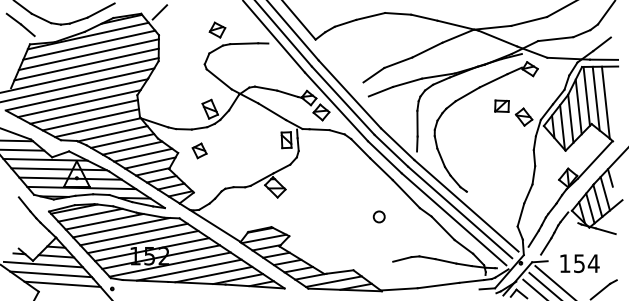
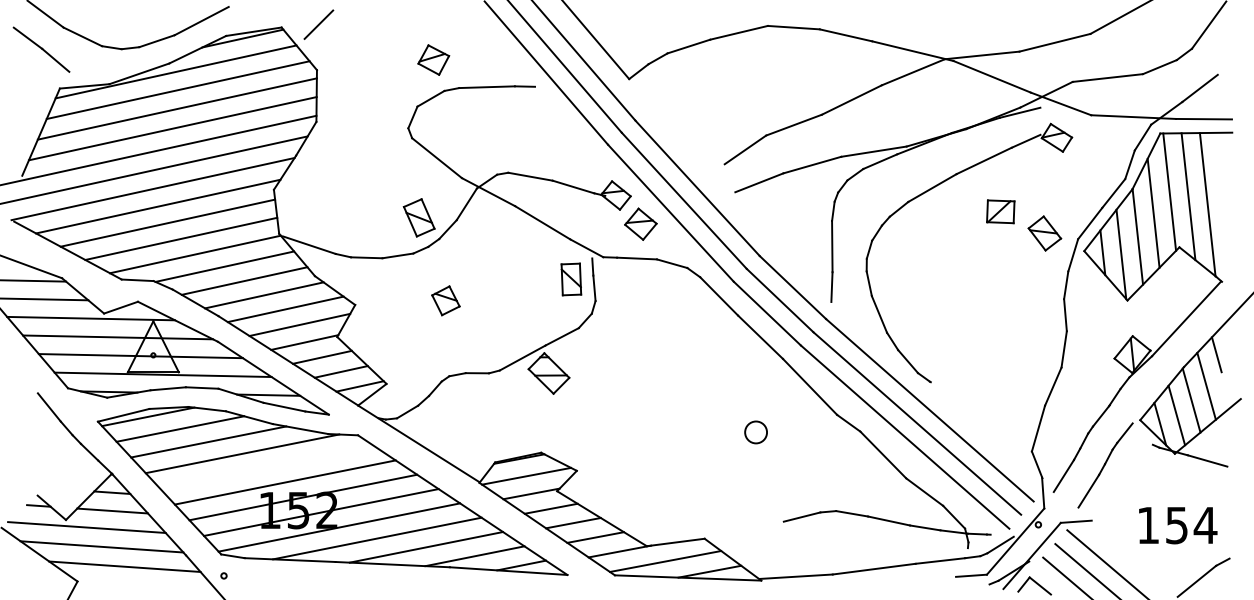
part: (199, 150) -> (445, 300), moved
line: (133, 234) -> (266, 467), removed
text: (579, 263) -> (1177, 525), moved

